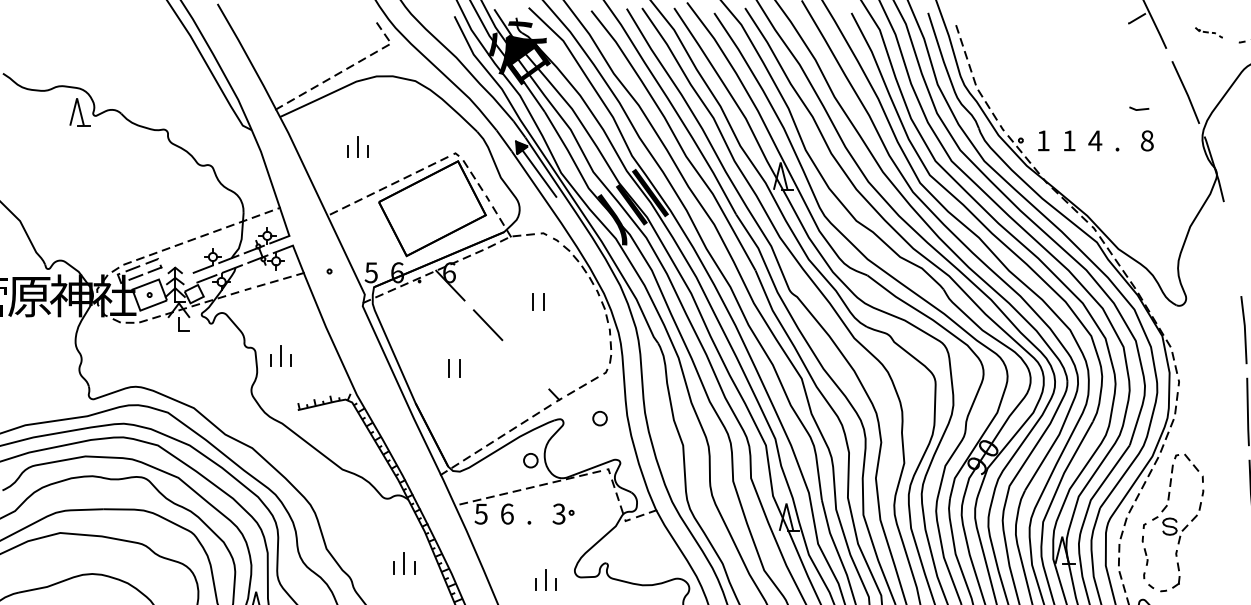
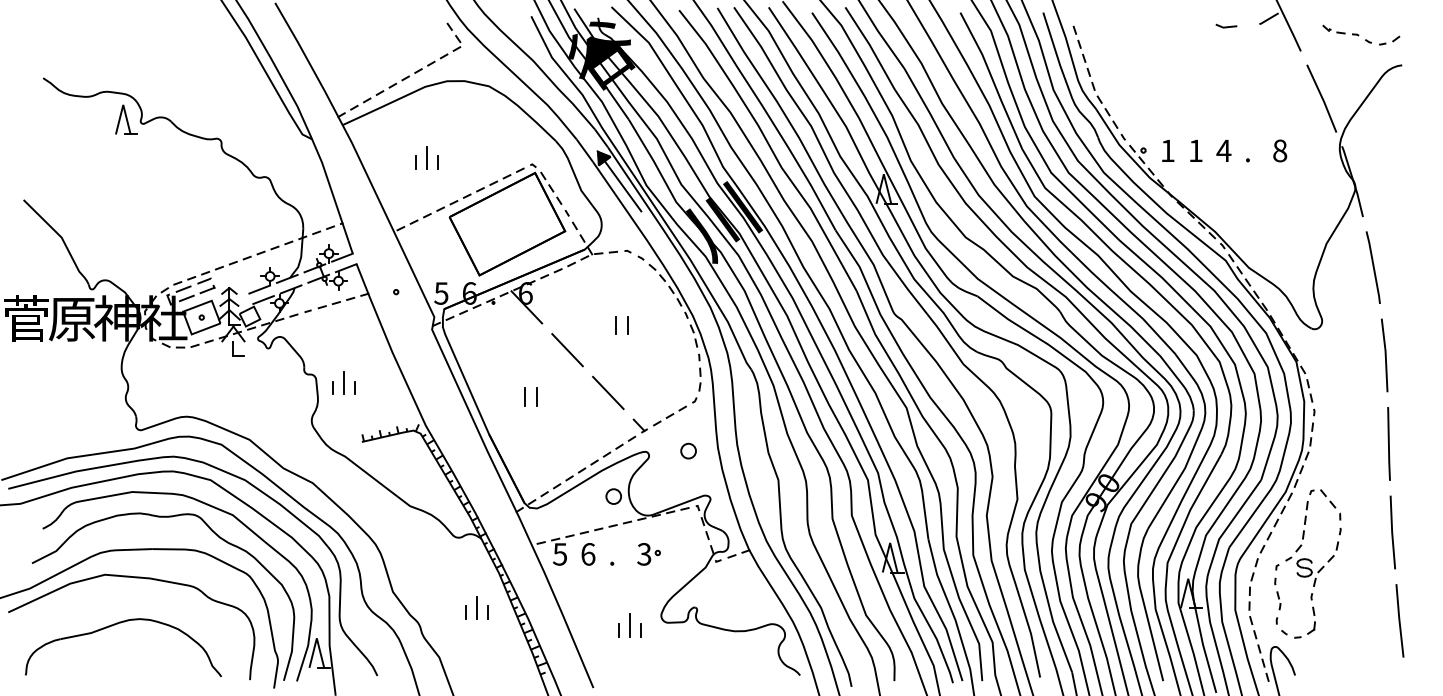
part: (1208, 32) -> (1346, 33), size x1.67
line: (1139, 109) -> (1226, 26), moved
line: (1232, 248) -> (1372, 267), added
line: (525, 364) -> (608, 392), added

